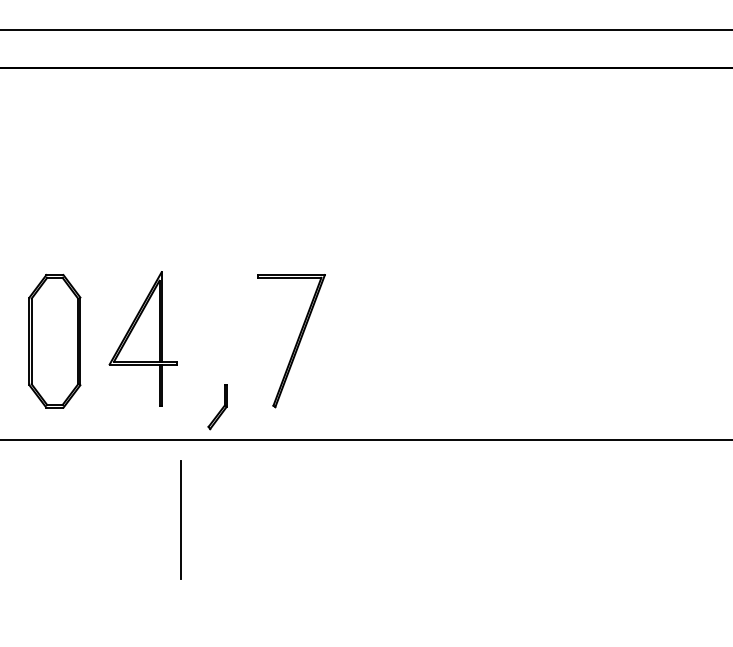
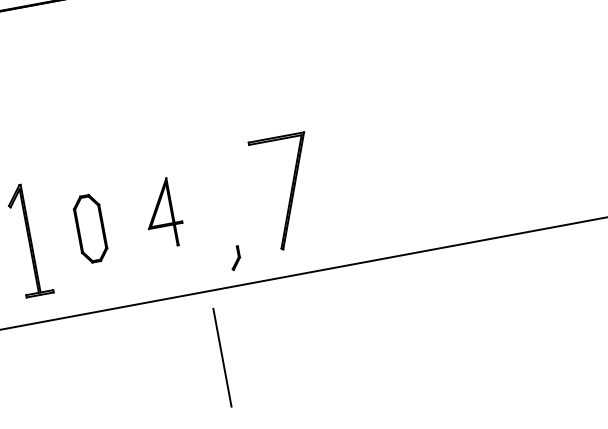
part: (142, 338) -> (162, 212), size x0.6
part: (54, 341) -> (90, 228), size x0.6
part: (217, 407) -> (235, 258), size x0.6

